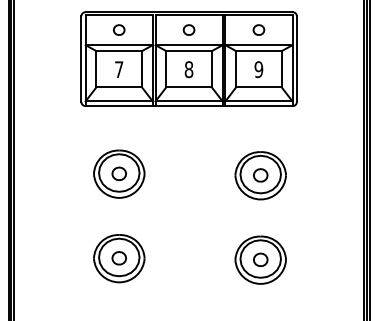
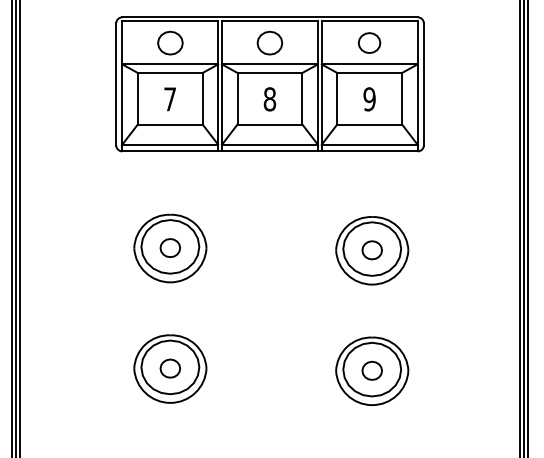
part: (118, 29) -> (169, 42), size x1.6
part: (188, 29) -> (269, 42), size x1.6
part: (258, 29) -> (369, 42), size x1.4

